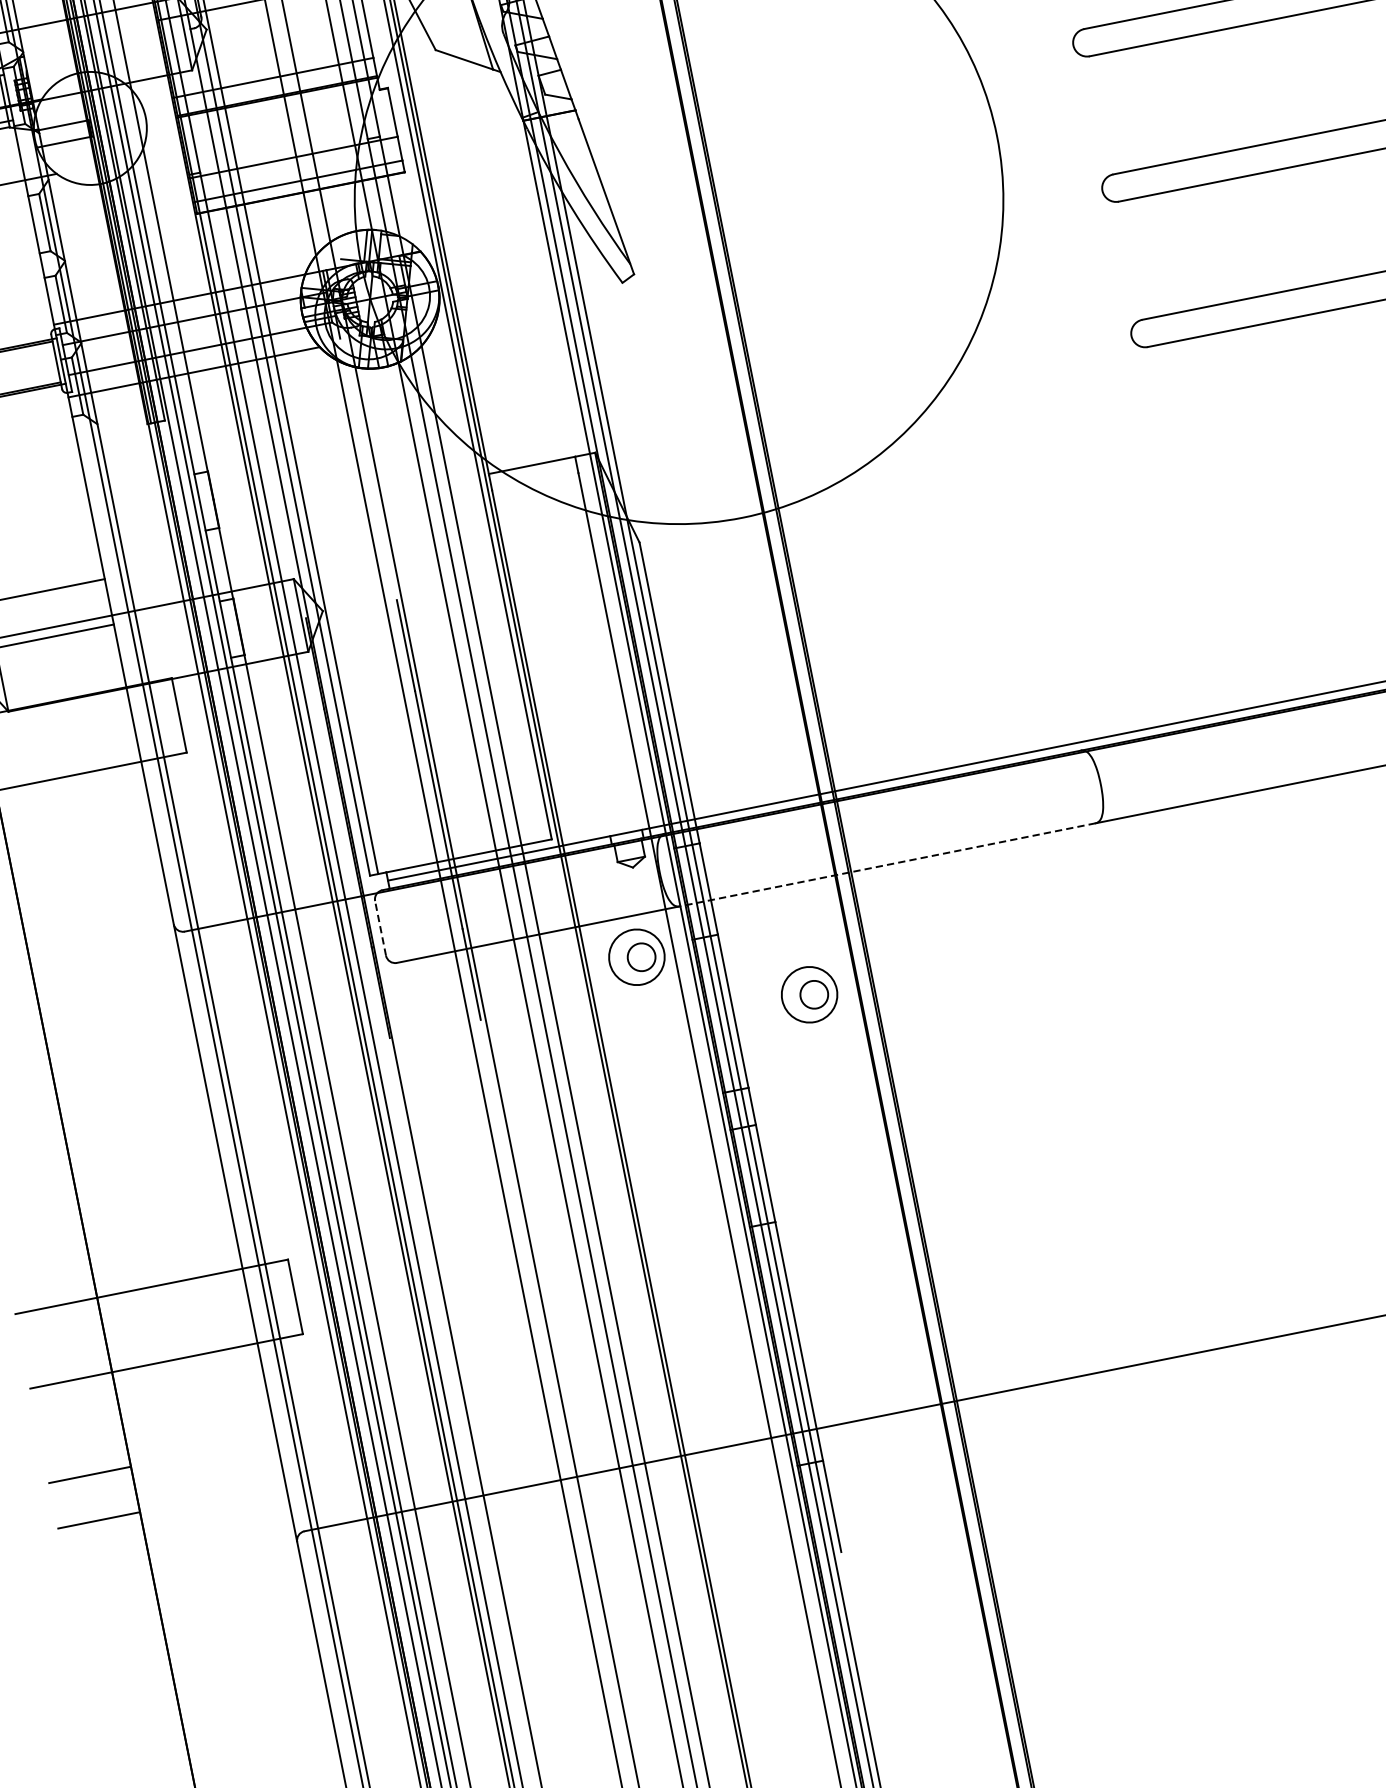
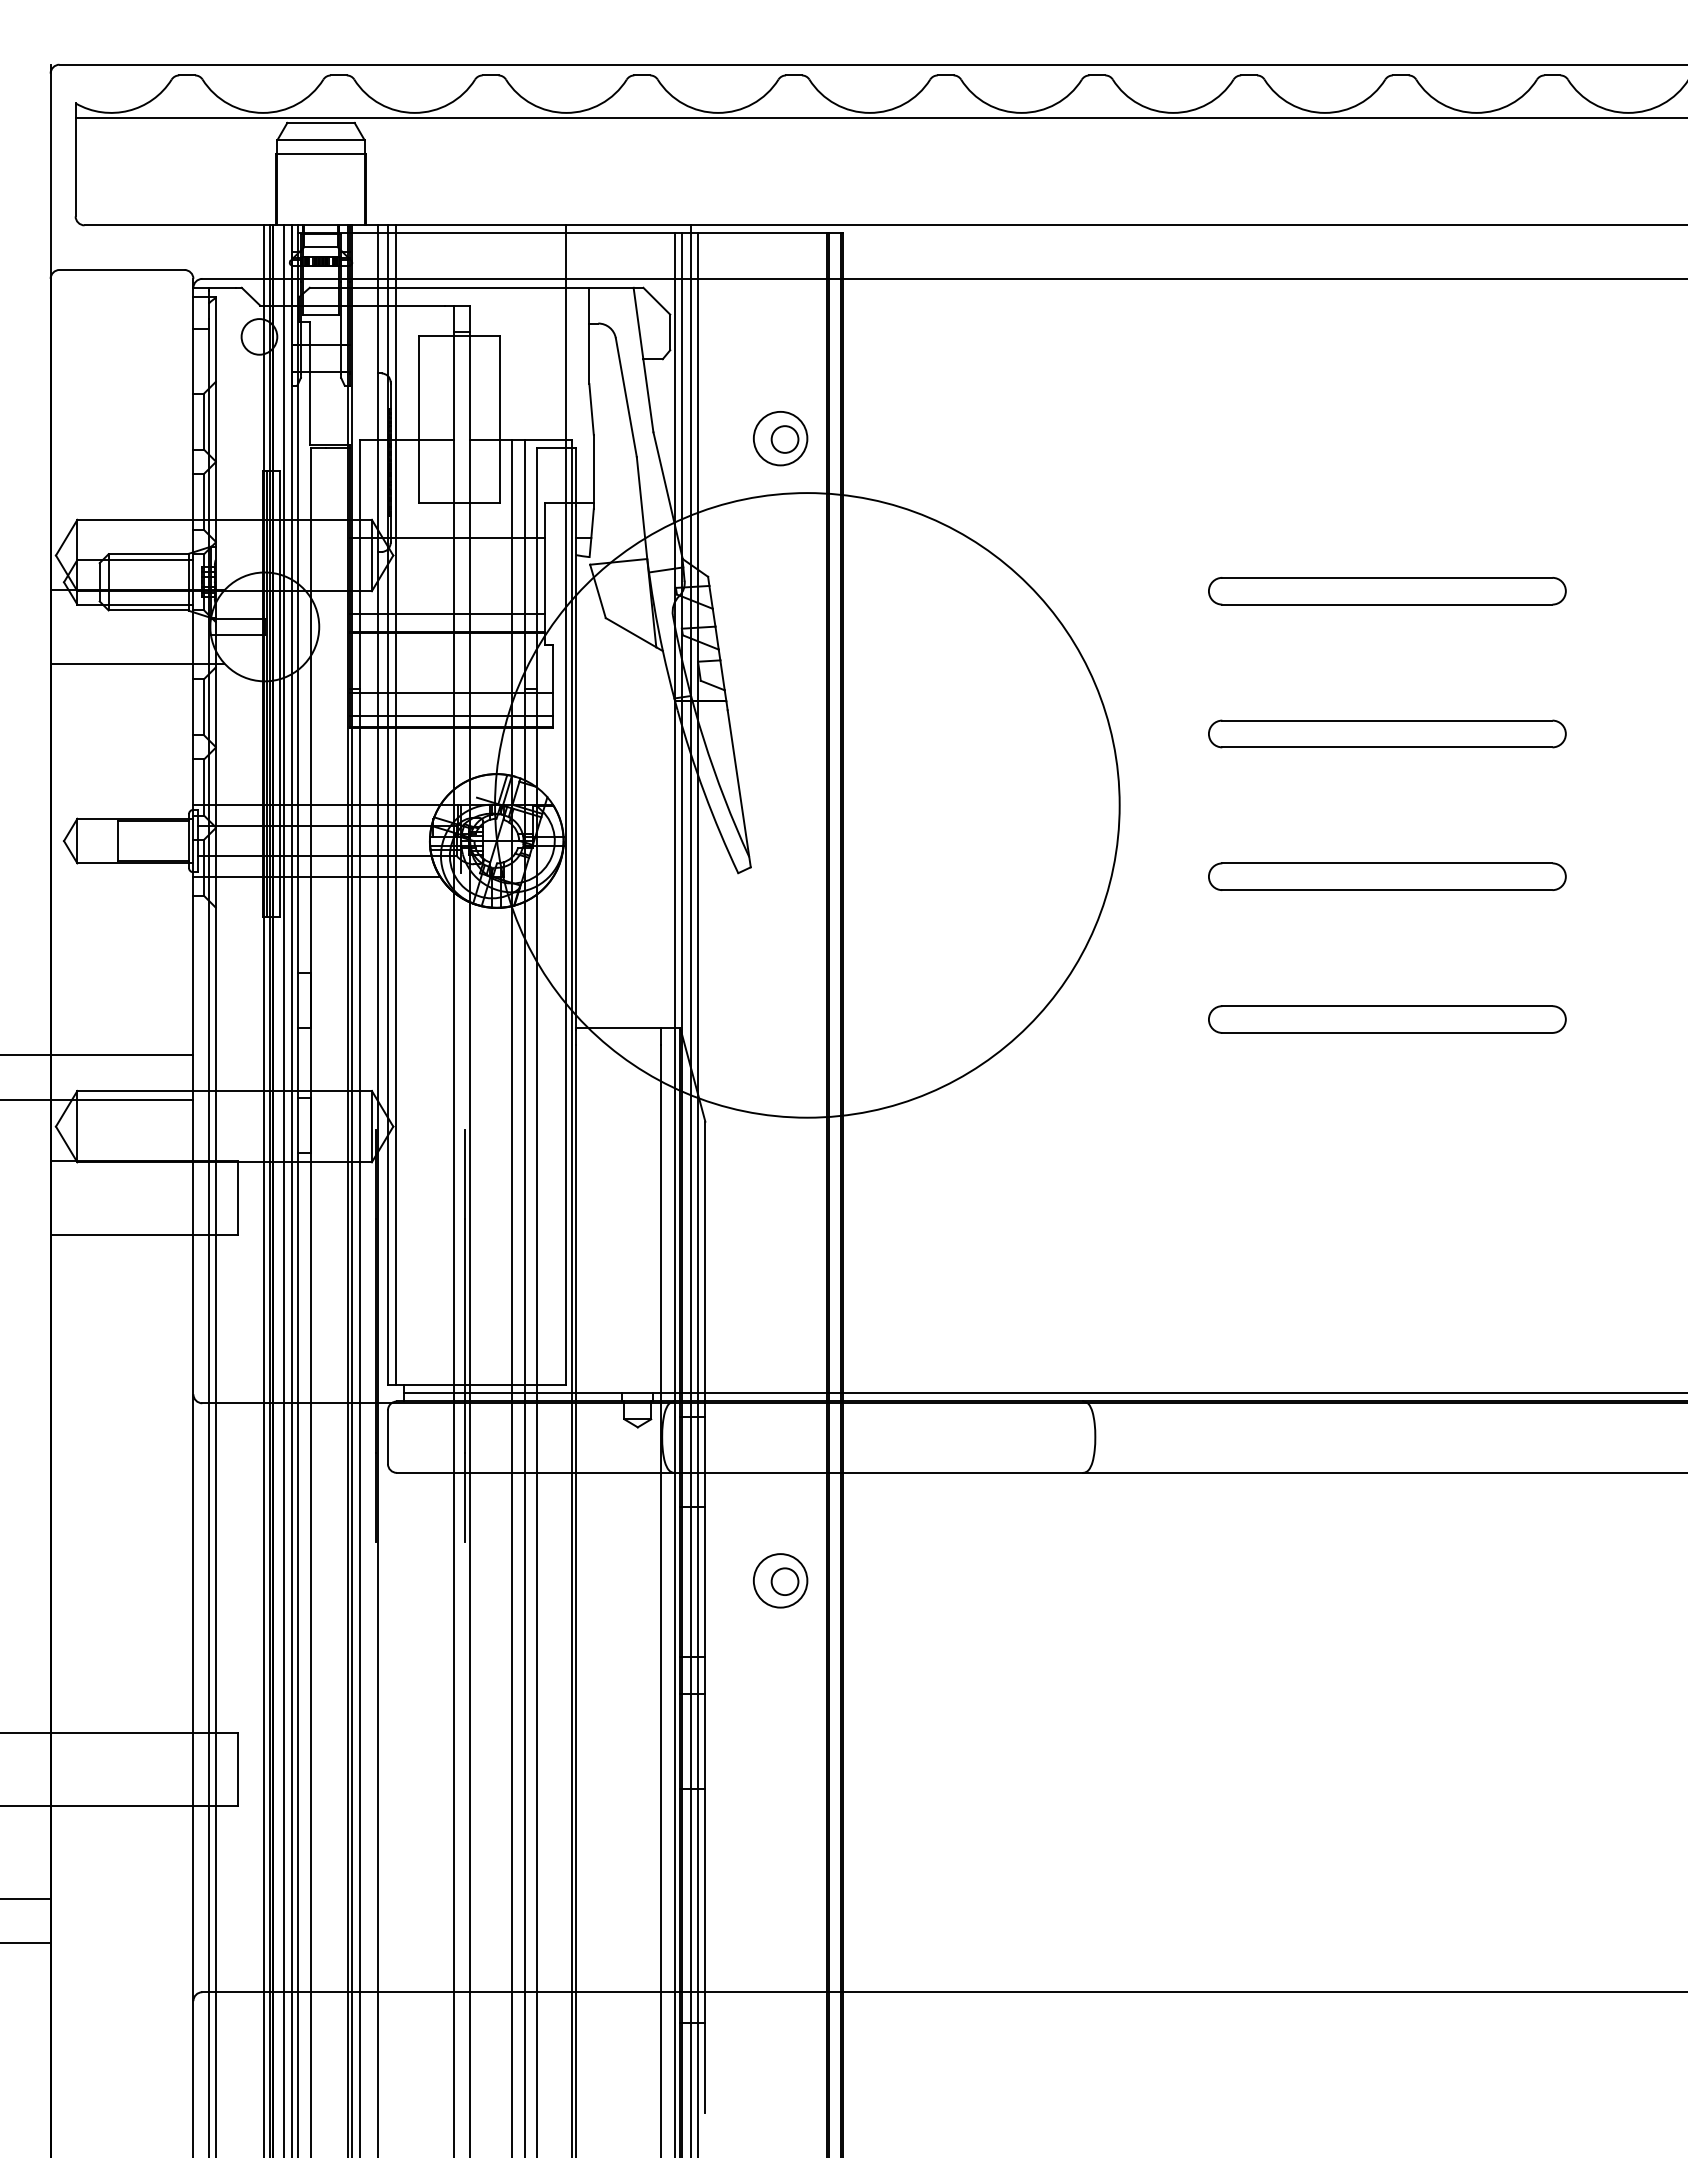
line: (887, 864) -> (878, 1472), dashed -> solid
line: (380, 928) -> (387, 1437), dashed -> solid
part: (636, 956) -> (624, 1512), removed

